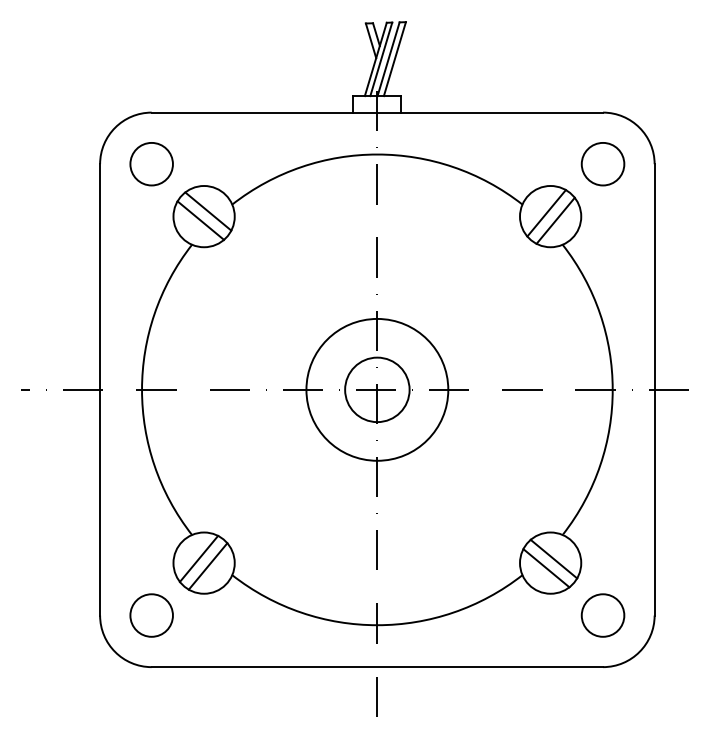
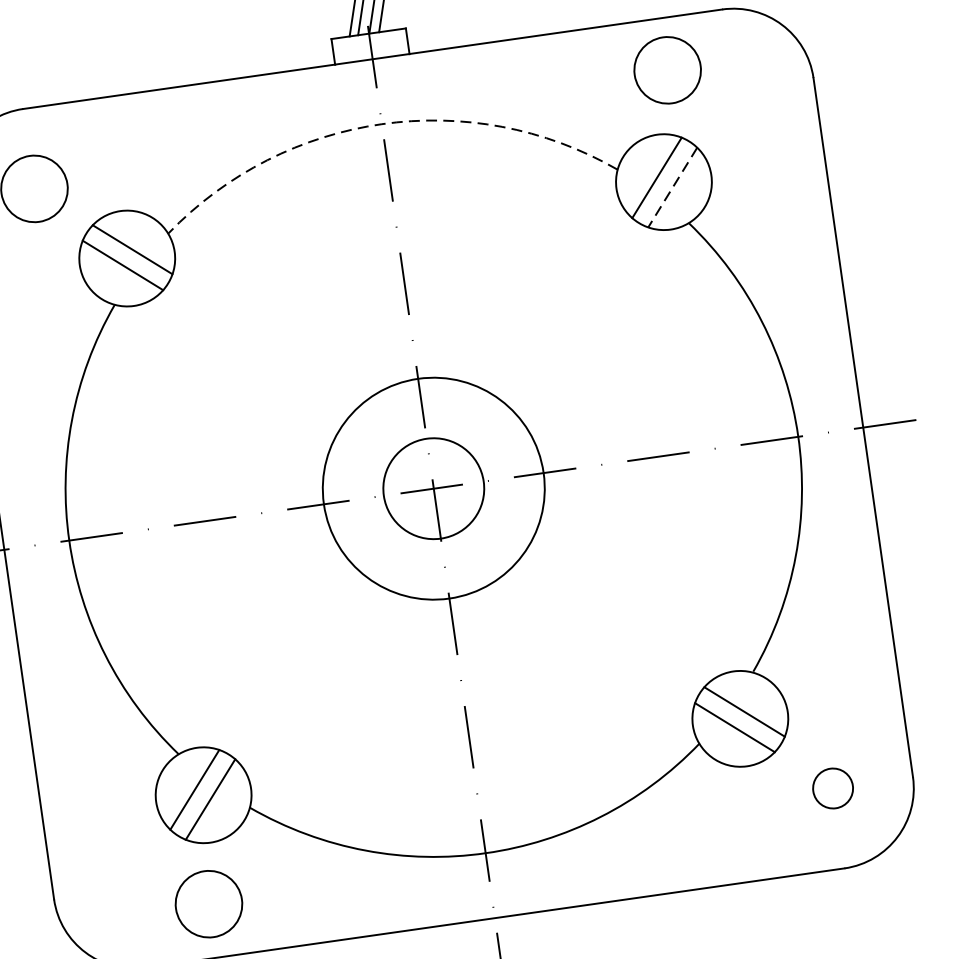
arc: (377, 154) -> (382, 124), solid -> dashed
circle: (602, 164) -> (666, 70), moved
line: (555, 220) -> (672, 187), solid -> dashed
circle: (151, 615) -> (208, 904), moved
circle: (602, 615) -> (832, 788), size x0.6

